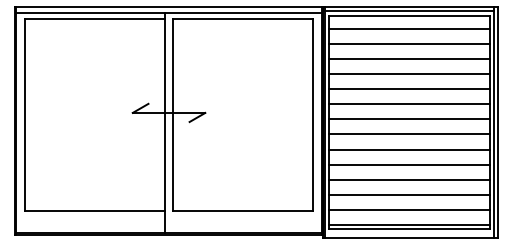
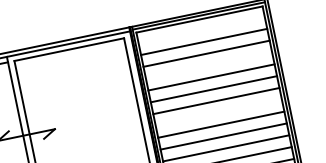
line: (409, 29) -> (201, 30), removed
line: (409, 74) -> (209, 65), removed
line: (409, 134) -> (218, 112), removed

